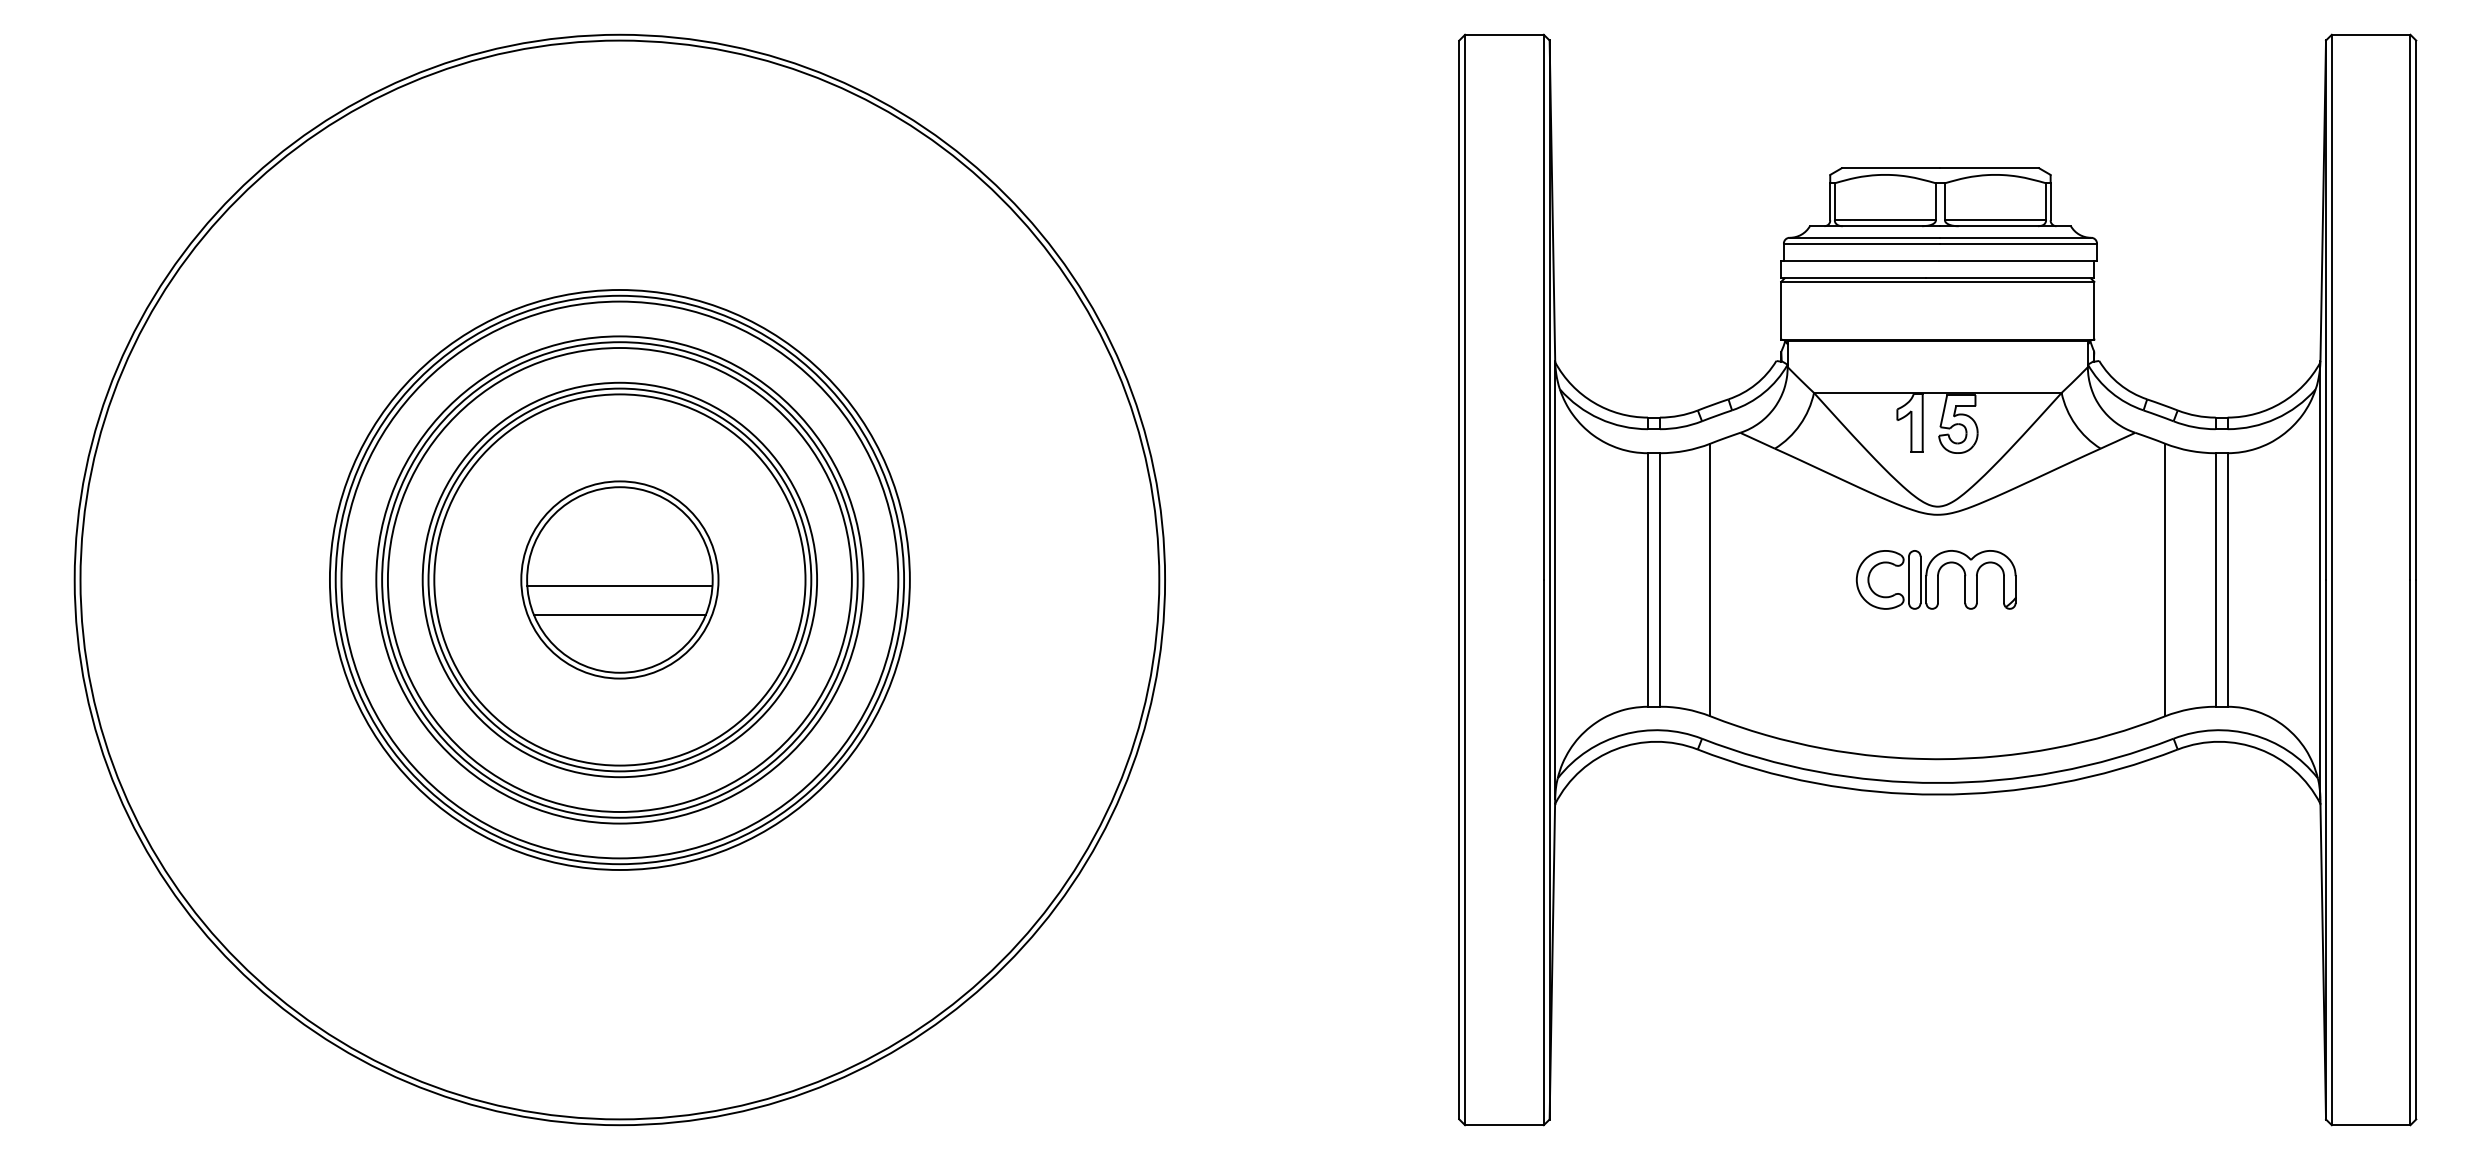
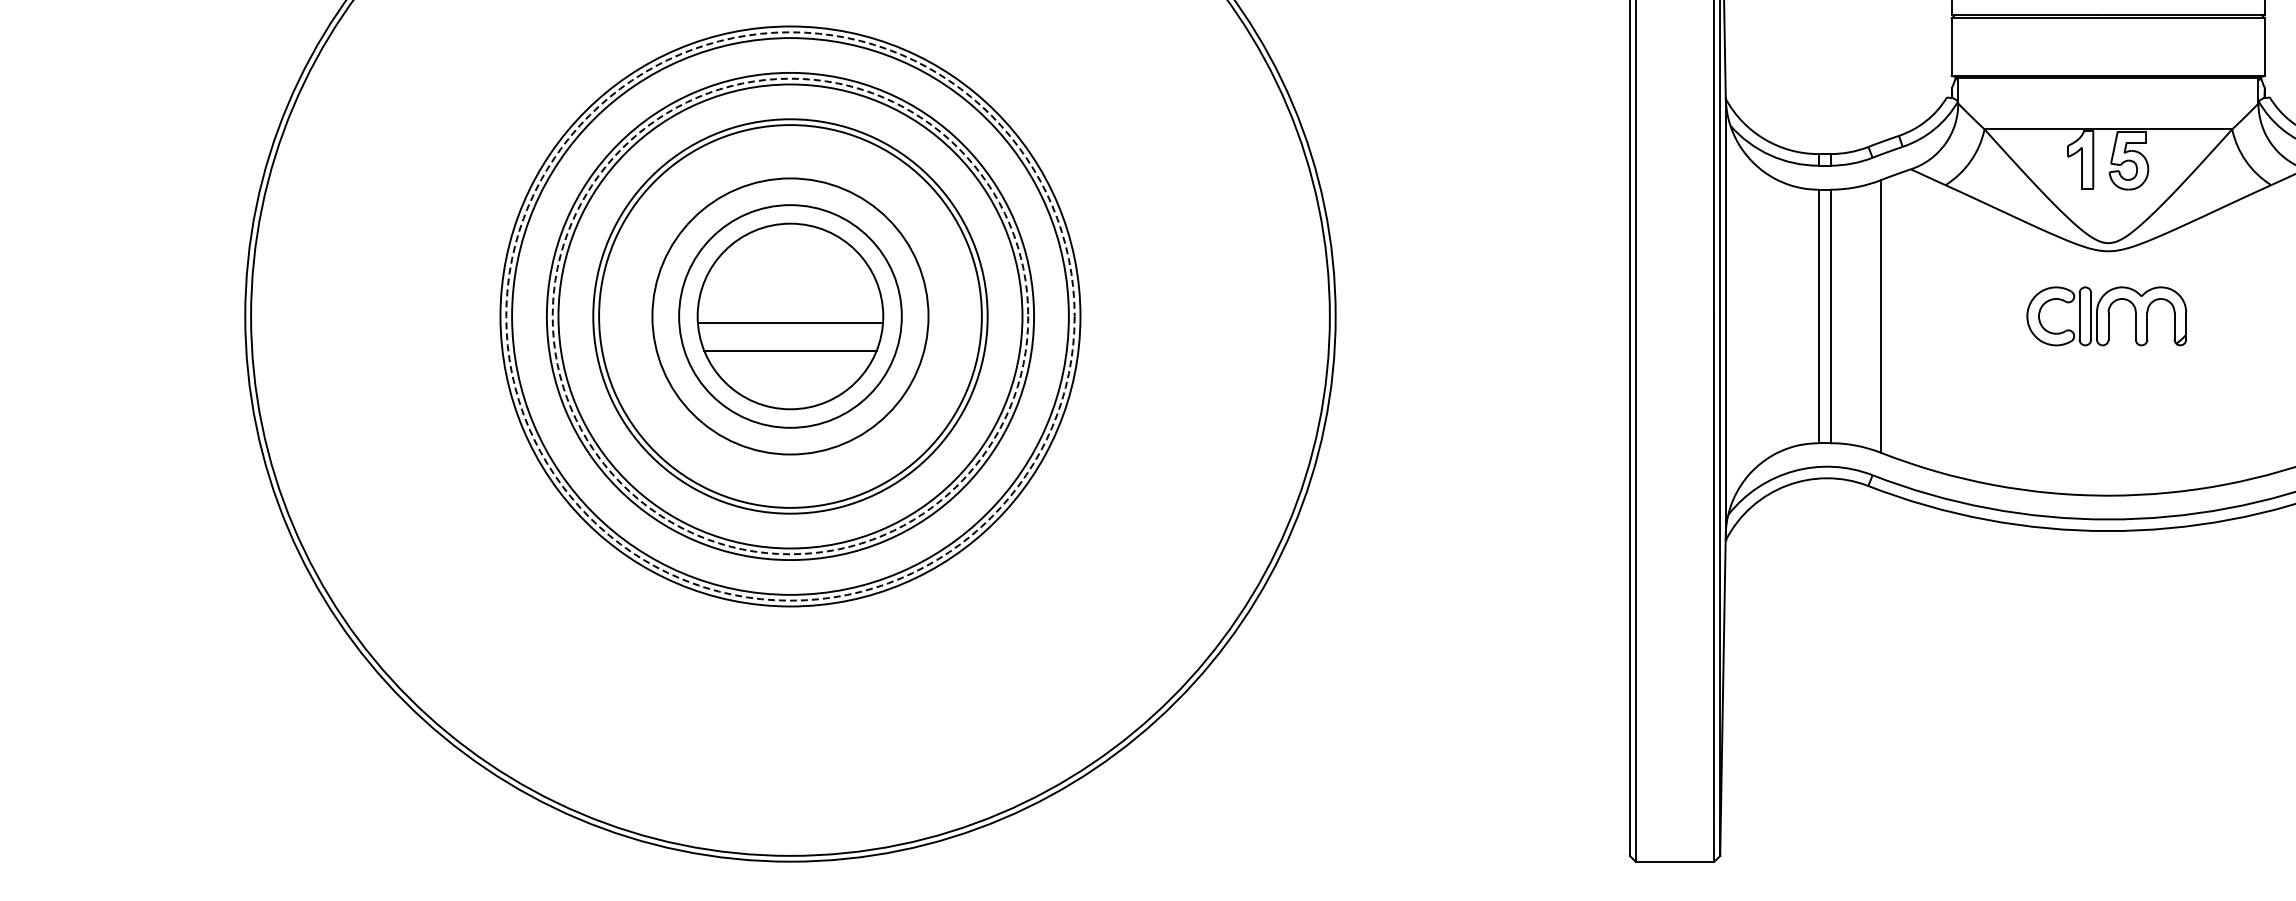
circle: (619, 579) -> (790, 315), size x0.6
circle: (619, 579) -> (790, 315), size x1.4
circle: (619, 579) -> (790, 315), solid -> dashed
circle: (619, 579) -> (790, 315), solid -> dashed

